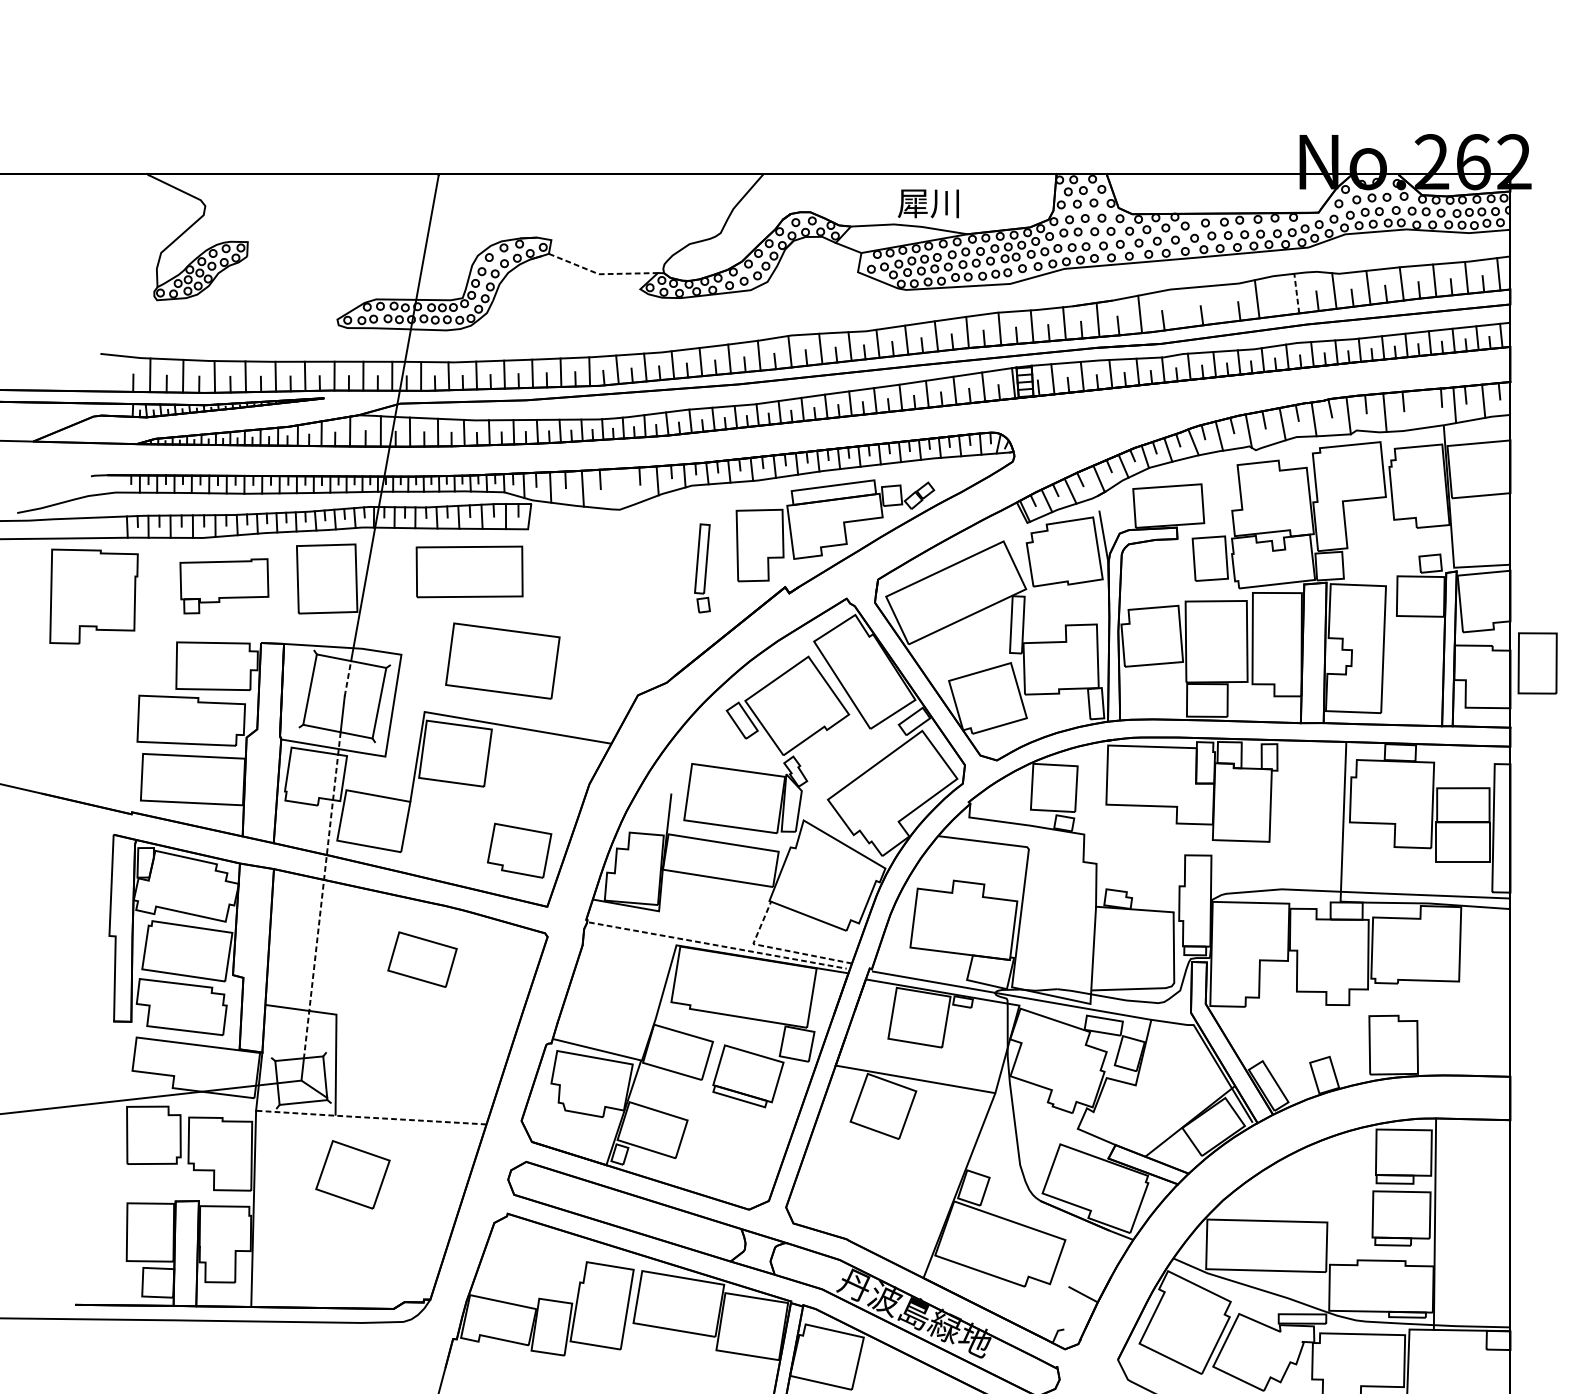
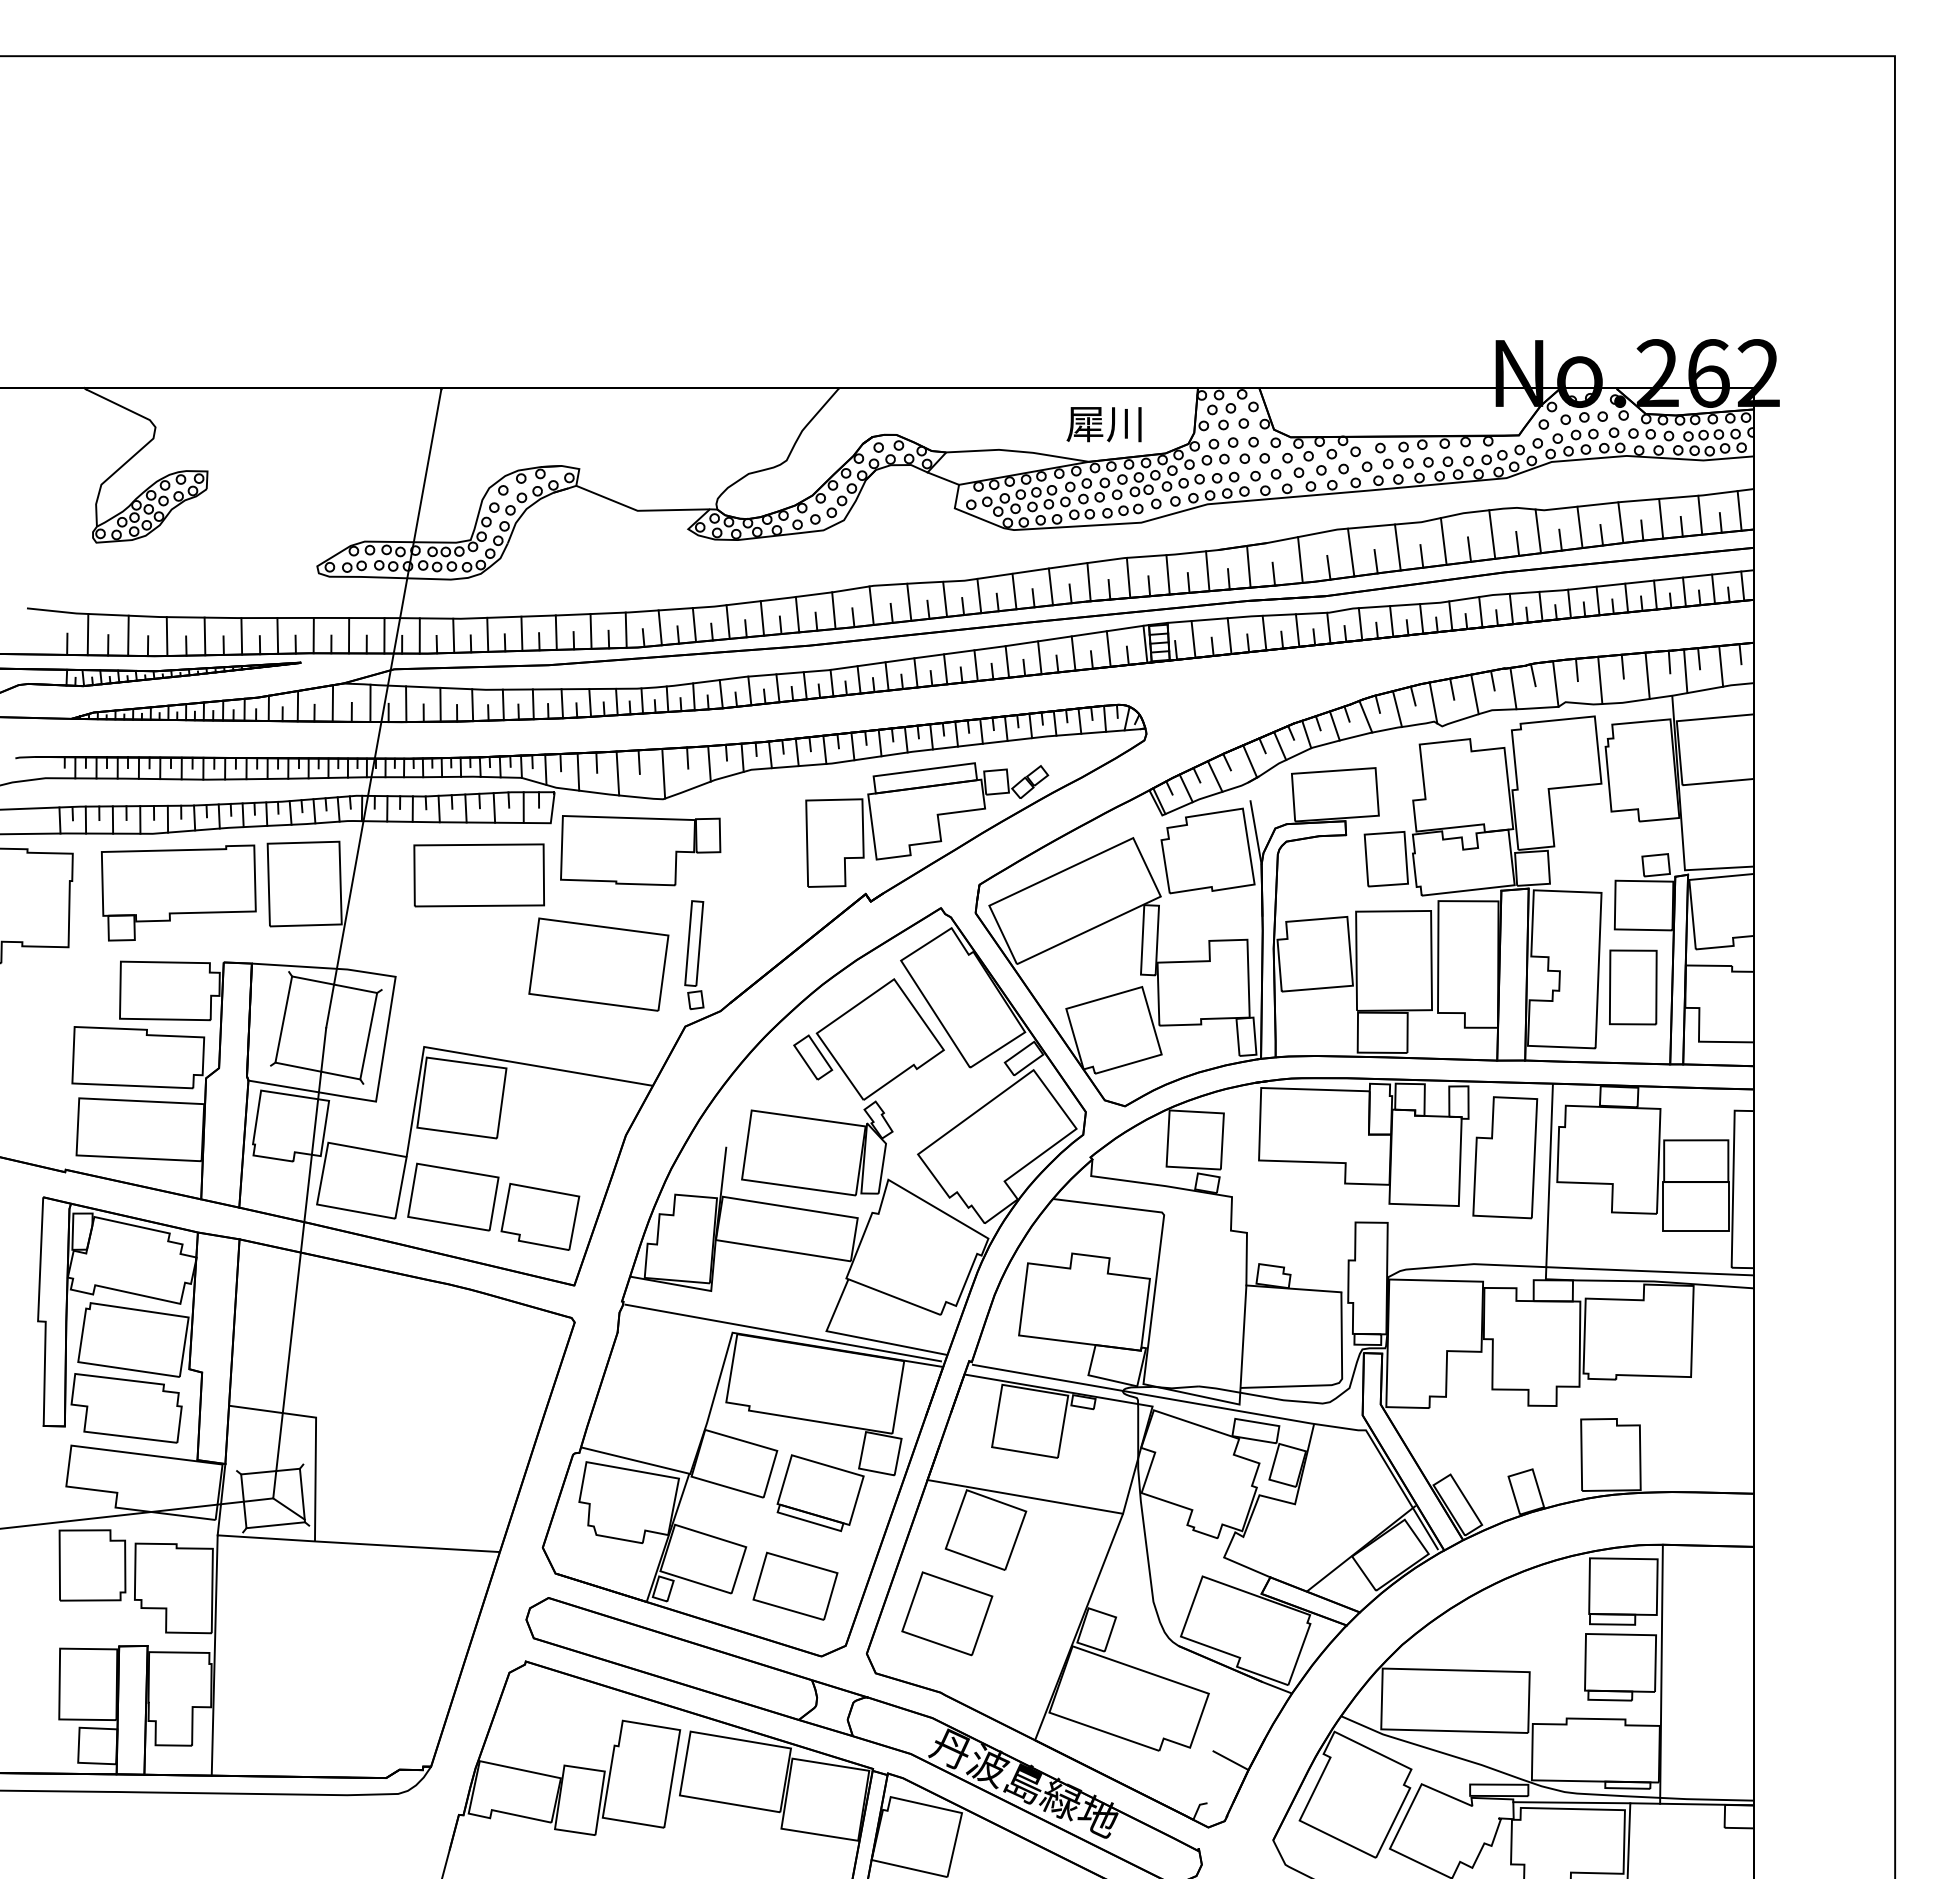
text: (927, 203) -> (1103, 424), moved
line: (601, 273) -> (640, 510), dashed -> solid
line: (1297, 293) -> (1492, 534), dashed -> solid
line: (1219, 304) -> (1397, 547), added
line: (1278, 305) -> (1469, 549), added
line: (1181, 308) -> (1350, 552), added
line: (1423, 408) -> (1647, 675), added
line: (620, 488) -> (663, 773), added
part: (601, 551) -> (640, 850), added
part: (702, 567) -> (694, 954), moved
part: (224, 585) -> (178, 892), size x1.43
part: (502, 661) -> (598, 964), moved
part: (1537, 663) -> (1633, 987), moved
line: (348, 678) -> (330, 1005), dashed -> solid
part: (1307, 802) -> (1505, 1157), added
part: (448, 834) -> (453, 1196), added
line: (322, 895) -> (298, 1271), dashed -> solid
line: (718, 945) -> (783, 1333), dashed -> solid
line: (779, 949) -> (858, 1337), dashed -> solid
part: (422, 959) -> (795, 1585), moved
line: (370, 1117) -> (357, 1543), dashed -> solid
part: (353, 1174) -> (947, 1613), moved
line: (1361, 1328) -> (1571, 1802), added

